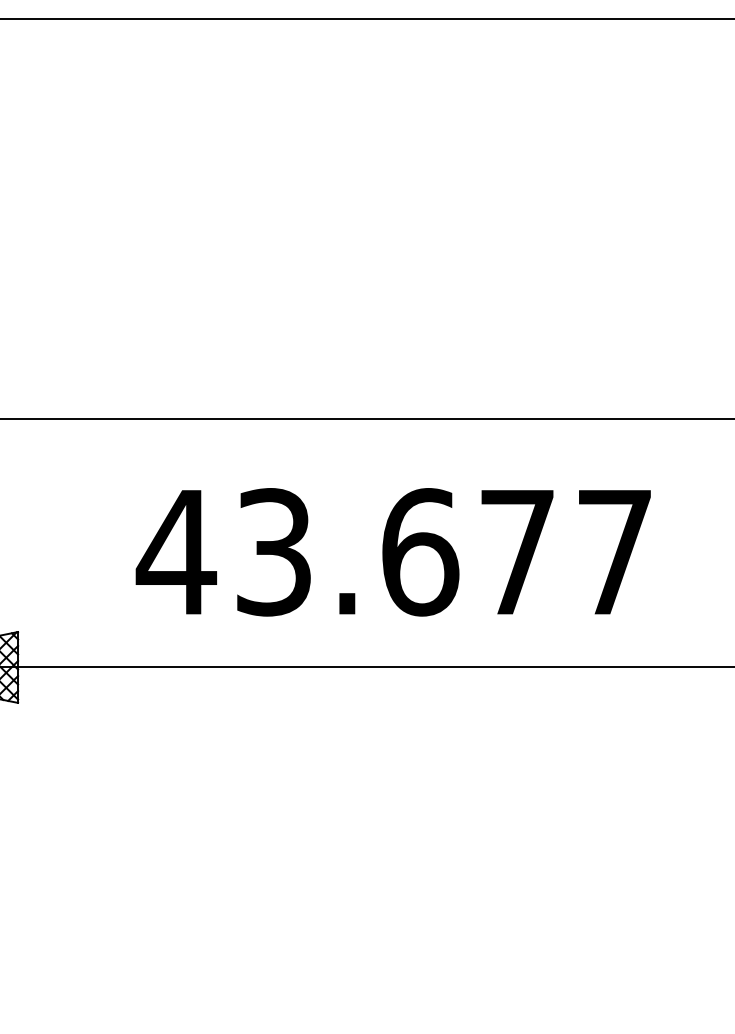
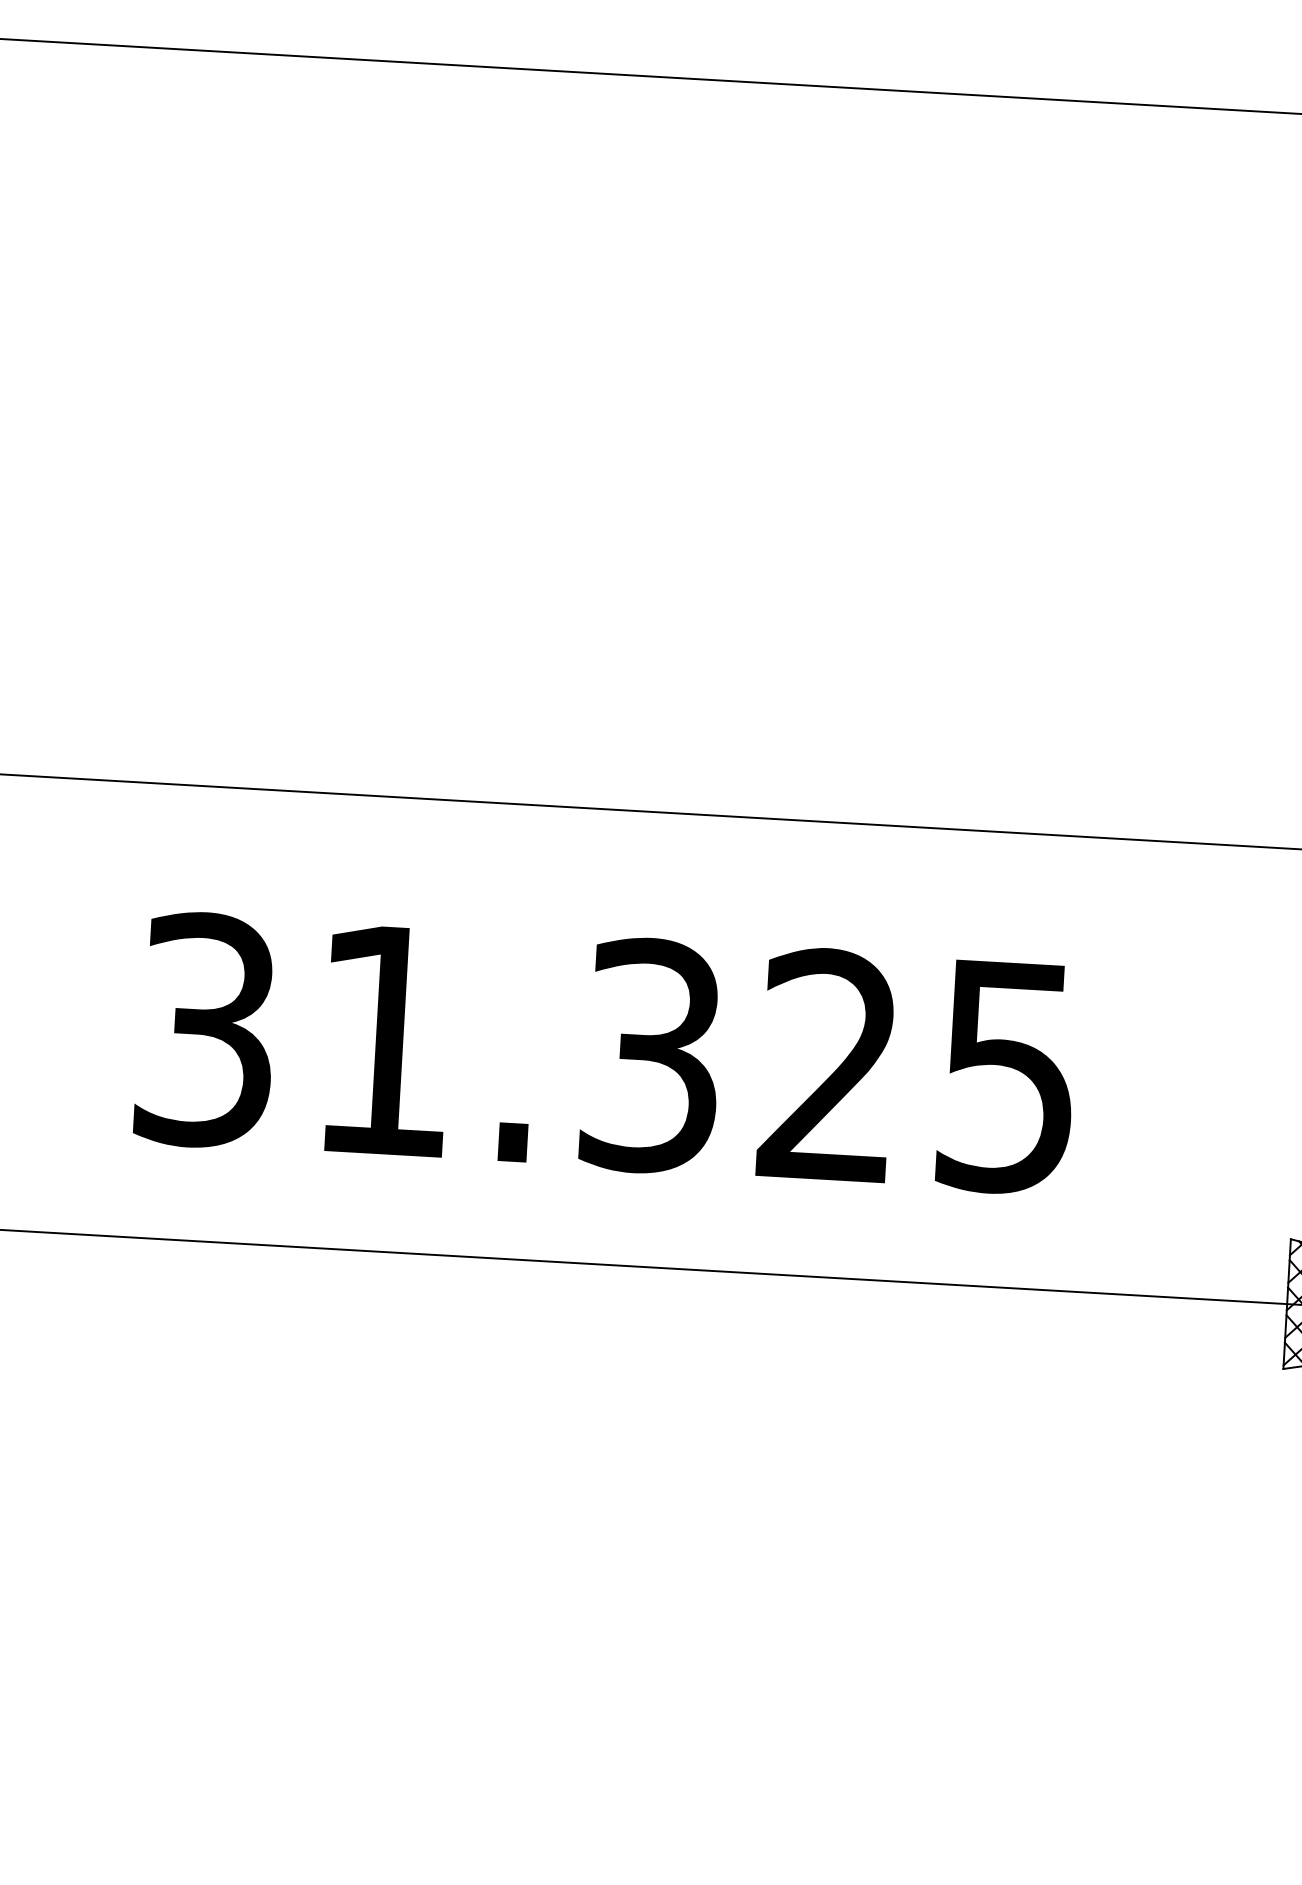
text: (392, 552) -> (601, 1053), 43.677 -> 31.325

